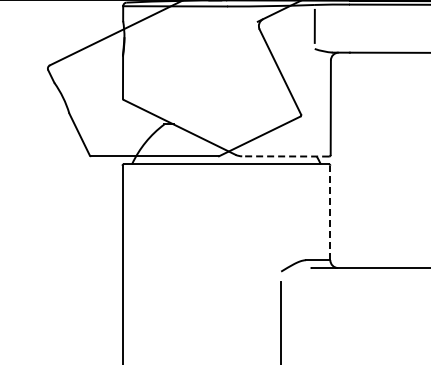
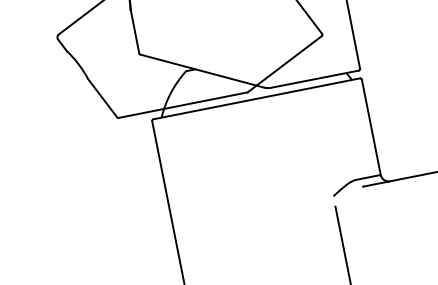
line: (285, 156) -> (314, 79), dashed -> solid
line: (330, 212) -> (371, 126), dashed -> solid

